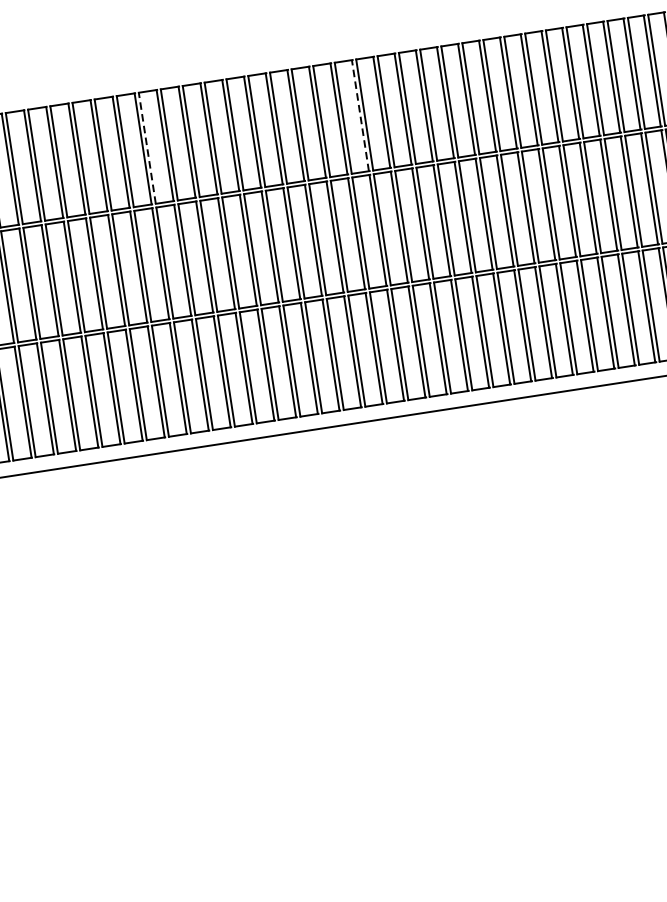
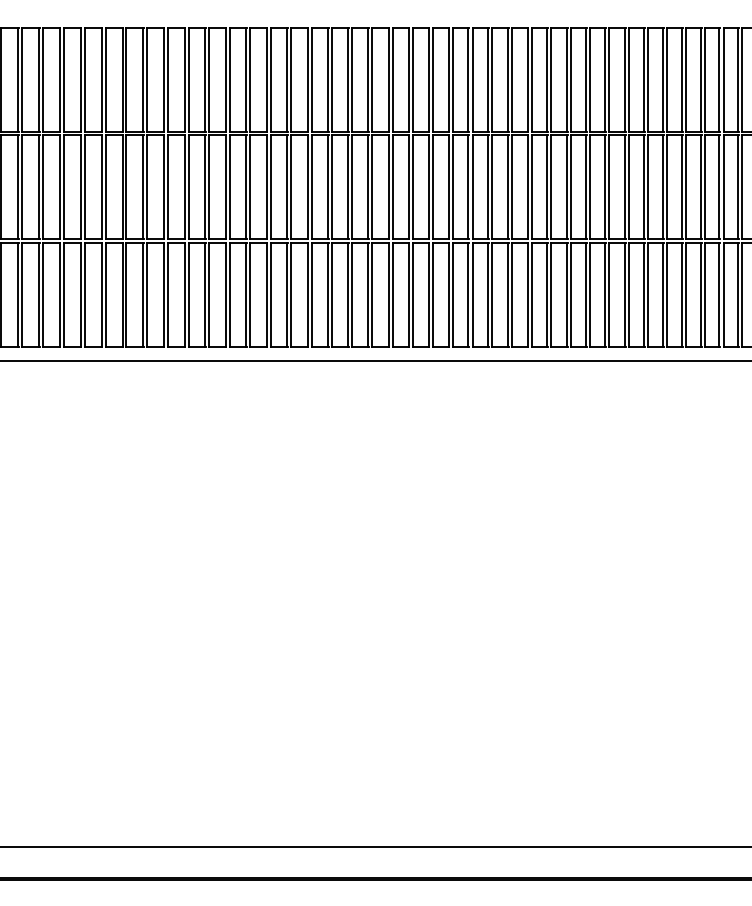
line: (360, 115) -> (408, 79), dashed -> solid
line: (147, 147) -> (209, 79), dashed -> solid

